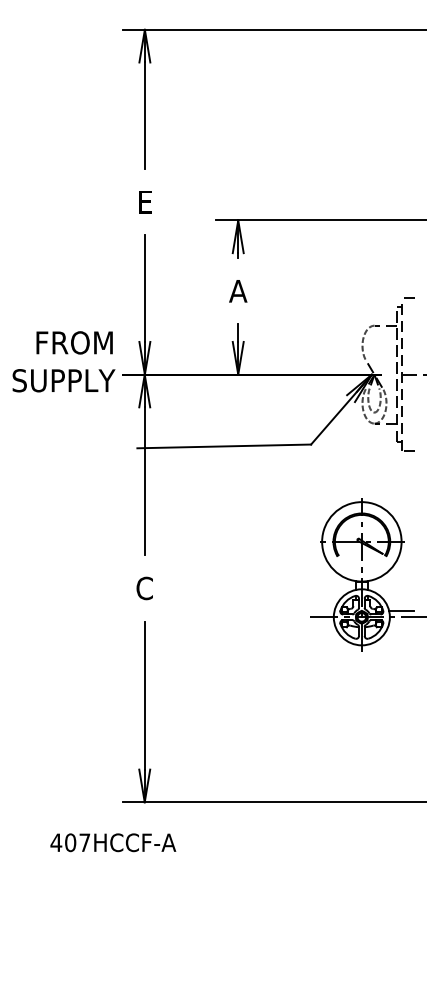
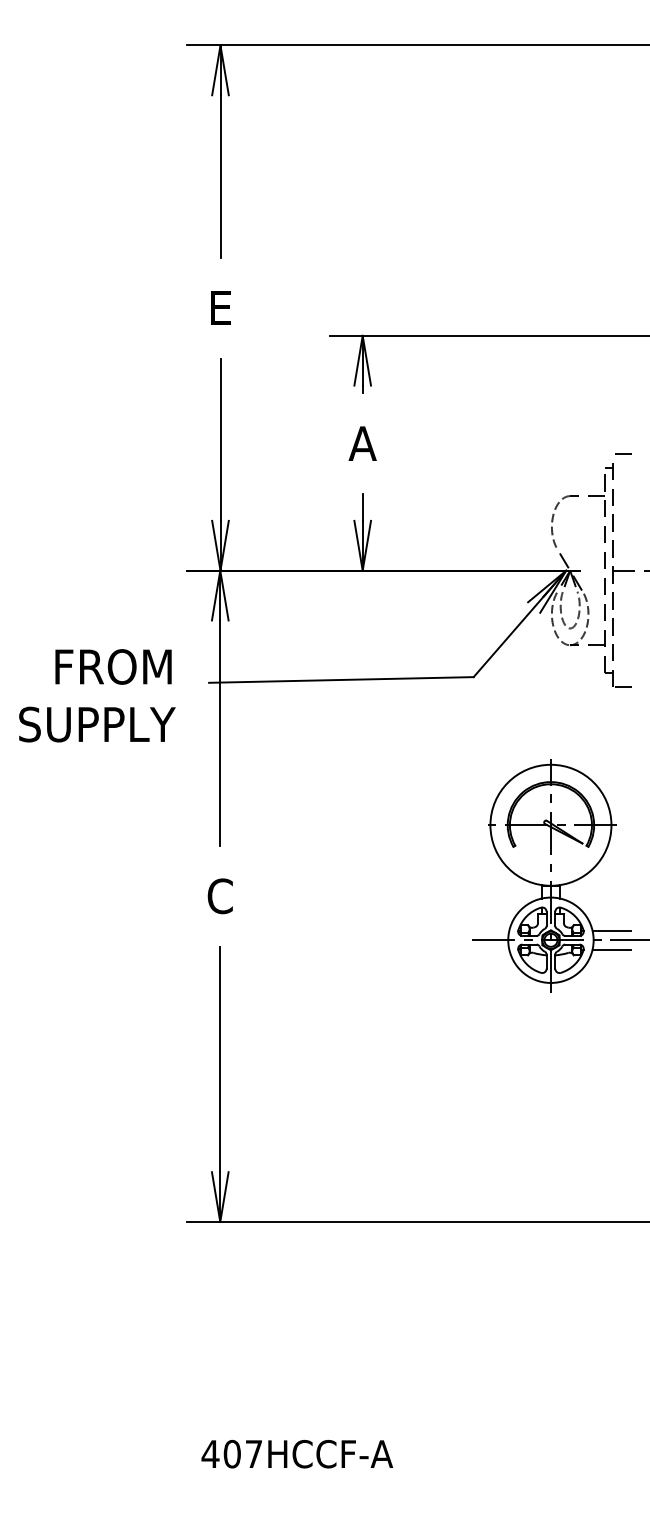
text: (63, 361) -> (96, 695), moved
line: (401, 623) -> (611, 949), added
text: (113, 842) -> (297, 1453), moved

